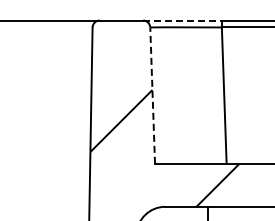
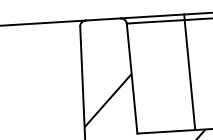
line: (182, 20) -> (152, 16), dashed -> solid
line: (152, 95) -> (131, 78), dashed -> solid

